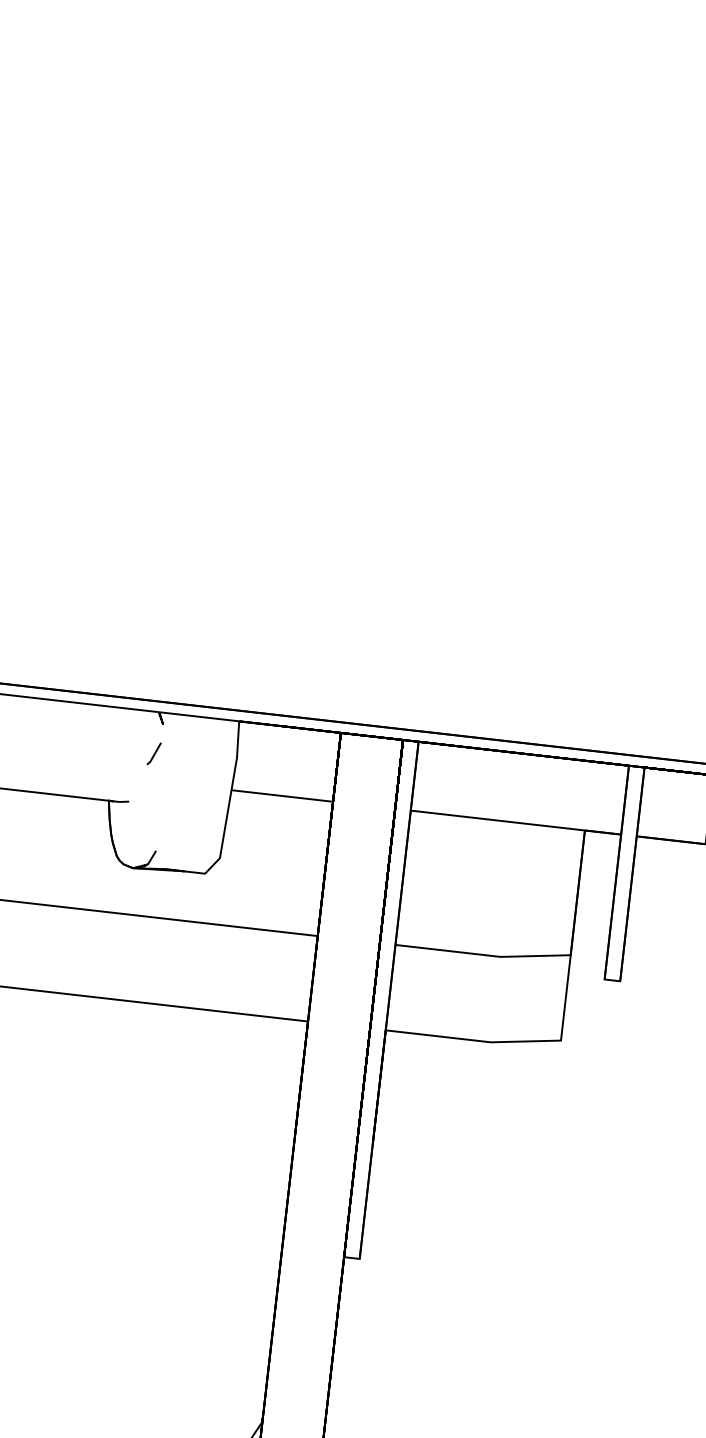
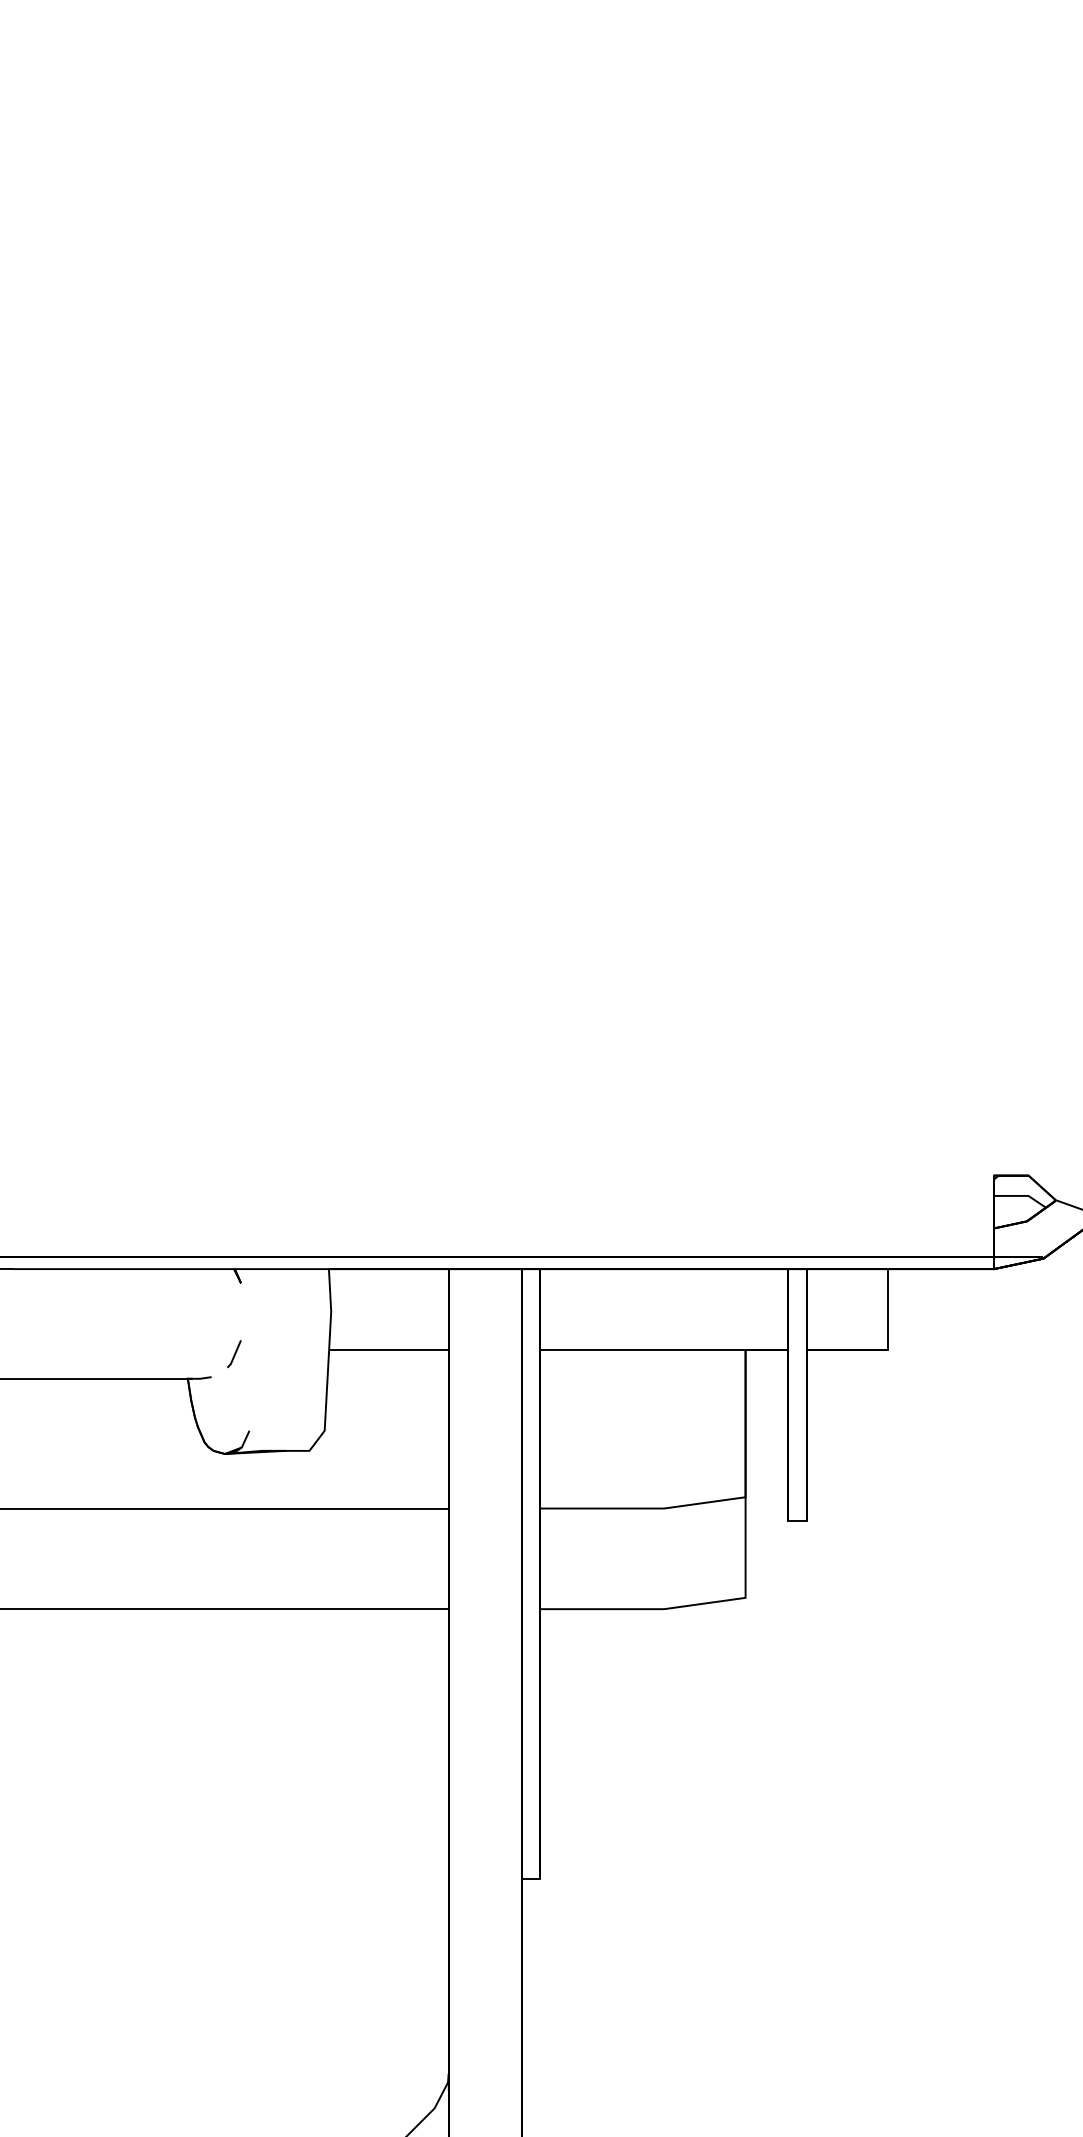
curve: (154, 754) -> (234, 1354), moved

